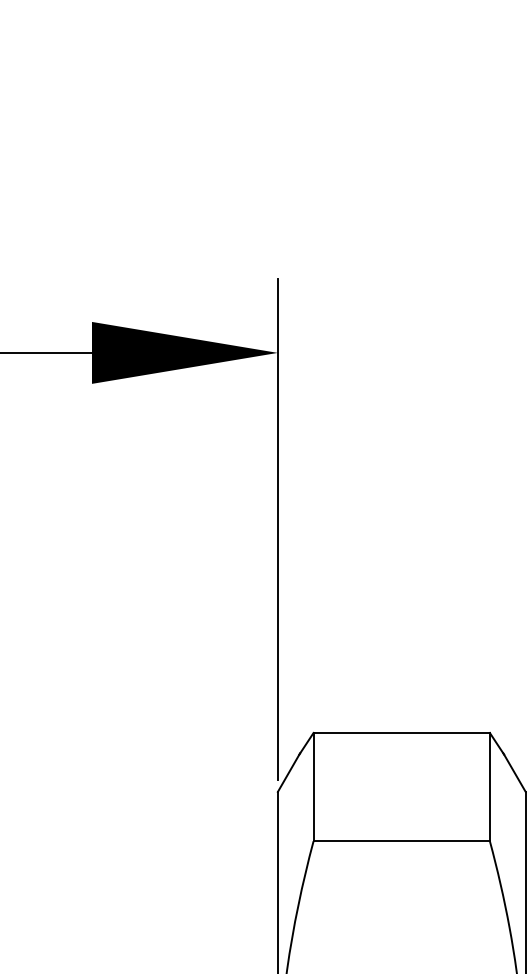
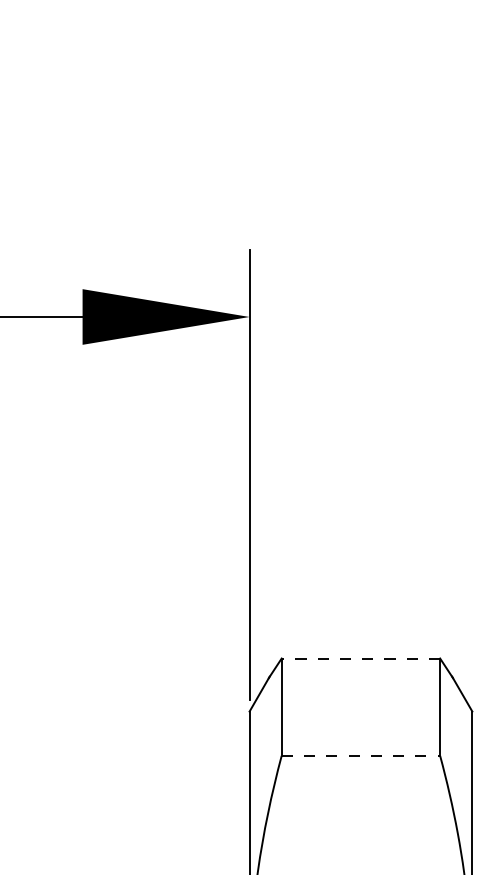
line: (401, 732) -> (360, 658), solid -> dashed
line: (402, 840) -> (361, 755), solid -> dashed

